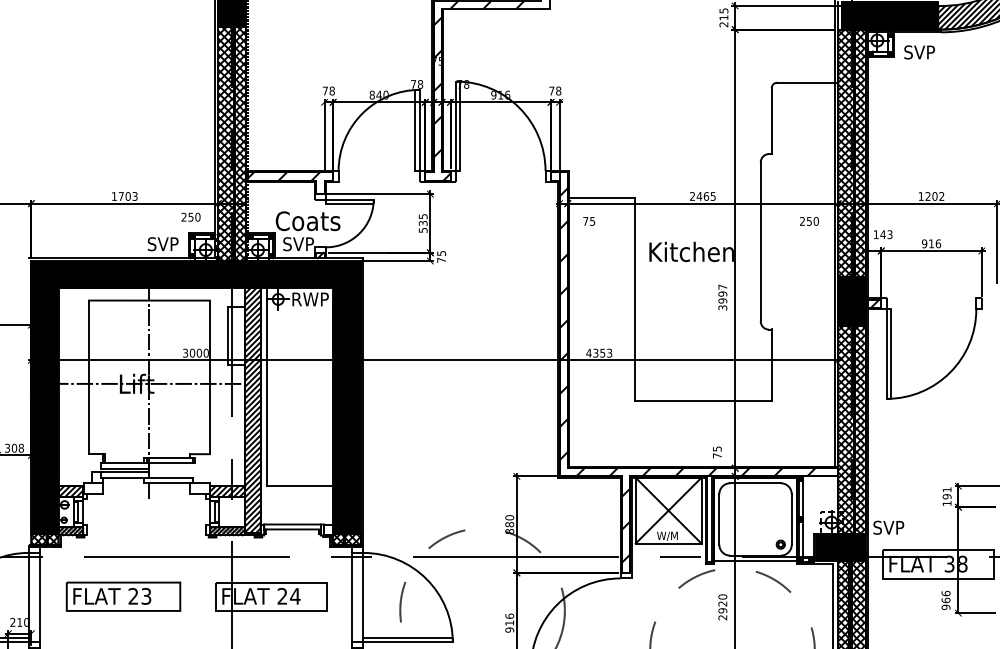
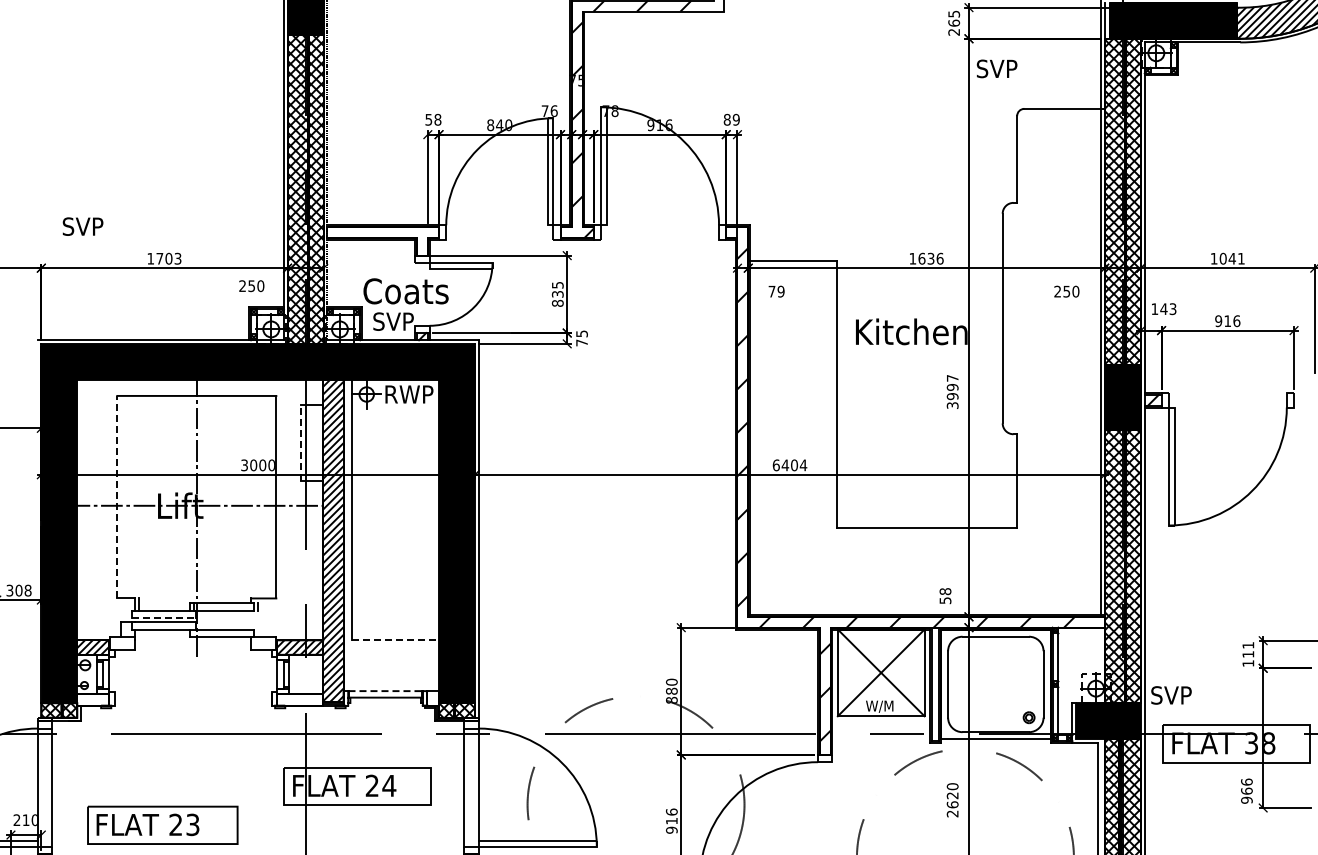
text: (724, 17) -> (954, 22), 215 -> 265
text: (919, 52) -> (996, 68), moved
text: (419, 83) -> (553, 110), 78 -> 76
text: (325, 90) -> (428, 119), 78 -> 58
text: (555, 90) -> (731, 119), 78 -> 89
hatch: (284, 176) -> (374, 232), removed
text: (702, 196) -> (926, 258), 2465 -> 1636
text: (934, 196) -> (1231, 258), 1202 -> 1041
text: (592, 221) -> (780, 291), 75 -> 79
text: (422, 229) -> (557, 302), 535 -> 835
text: (162, 244) -> (82, 226), moved
line: (228, 335) -> (300, 442), solid -> dashed
text: (599, 353) -> (789, 465), 4353 -> 6404
line: (89, 376) -> (117, 496), solid -> dashed
text: (717, 452) -> (945, 596), 75 -> 58
line: (124, 468) -> (164, 617), solid -> dashed
line: (300, 486) -> (396, 640), solid -> dashed
text: (947, 496) -> (1248, 654), 191 -> 111
line: (292, 524) -> (385, 691), solid -> dashed
hatch: (70, 530) -> (93, 699), removed
hatch: (228, 530) -> (300, 699), removed
part: (123, 596) -> (162, 824), moved
text: (722, 610) -> (952, 804), 2920 -> 2620

